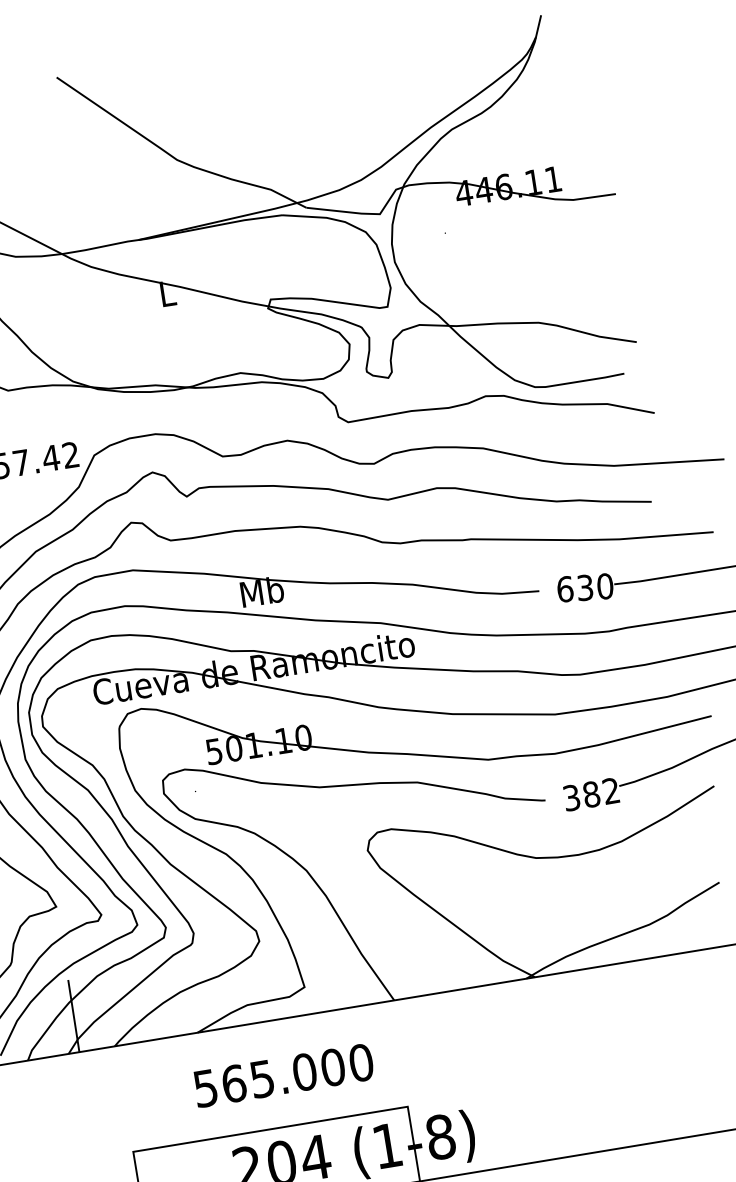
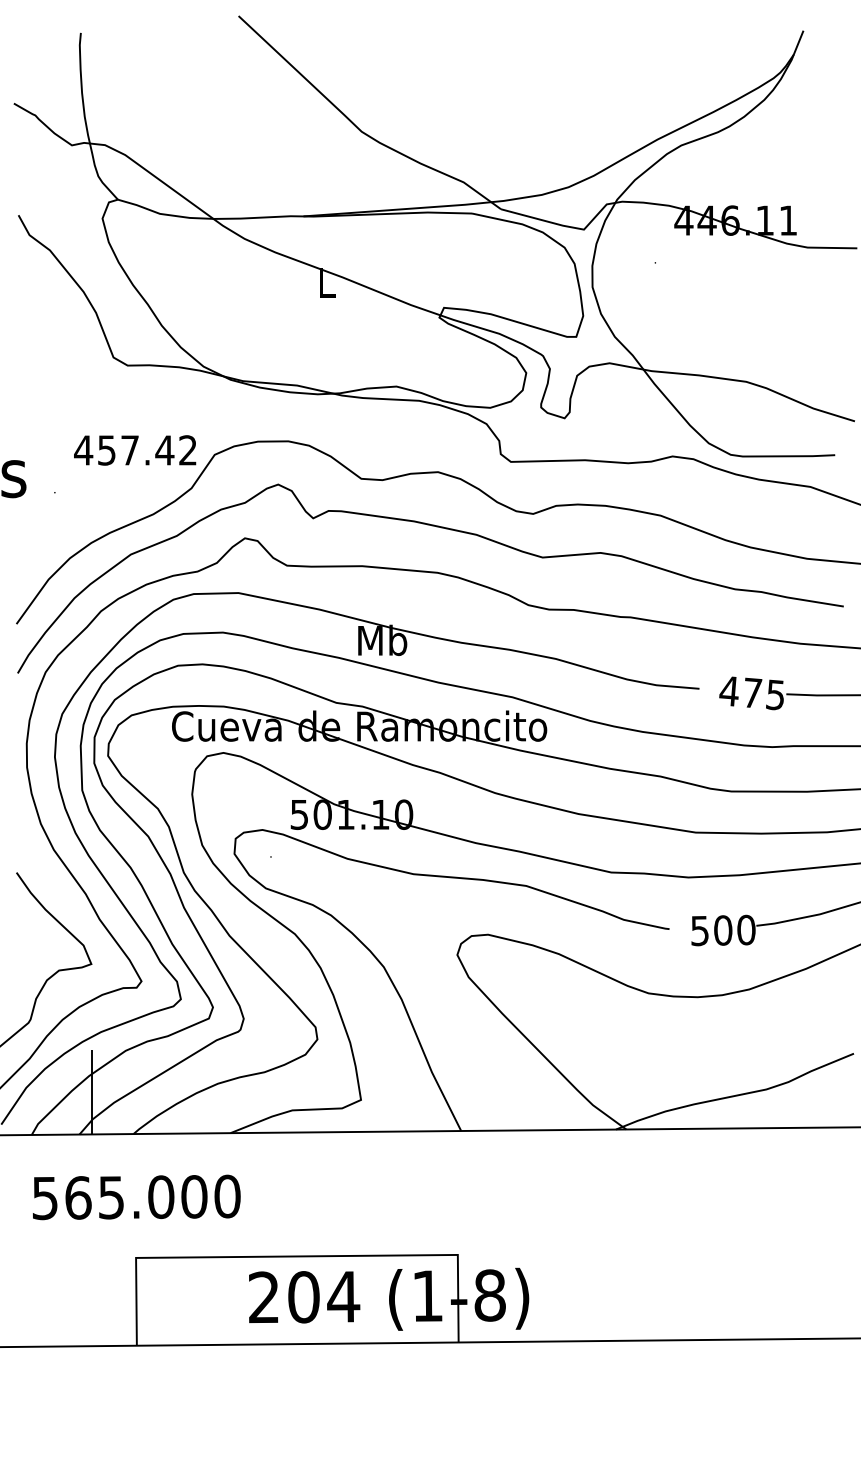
text: (585, 588) -> (752, 693), 630 -> 475
text: (591, 793) -> (723, 929), 382 -> 500
text: (283, 1075) -> (136, 1197), moved

